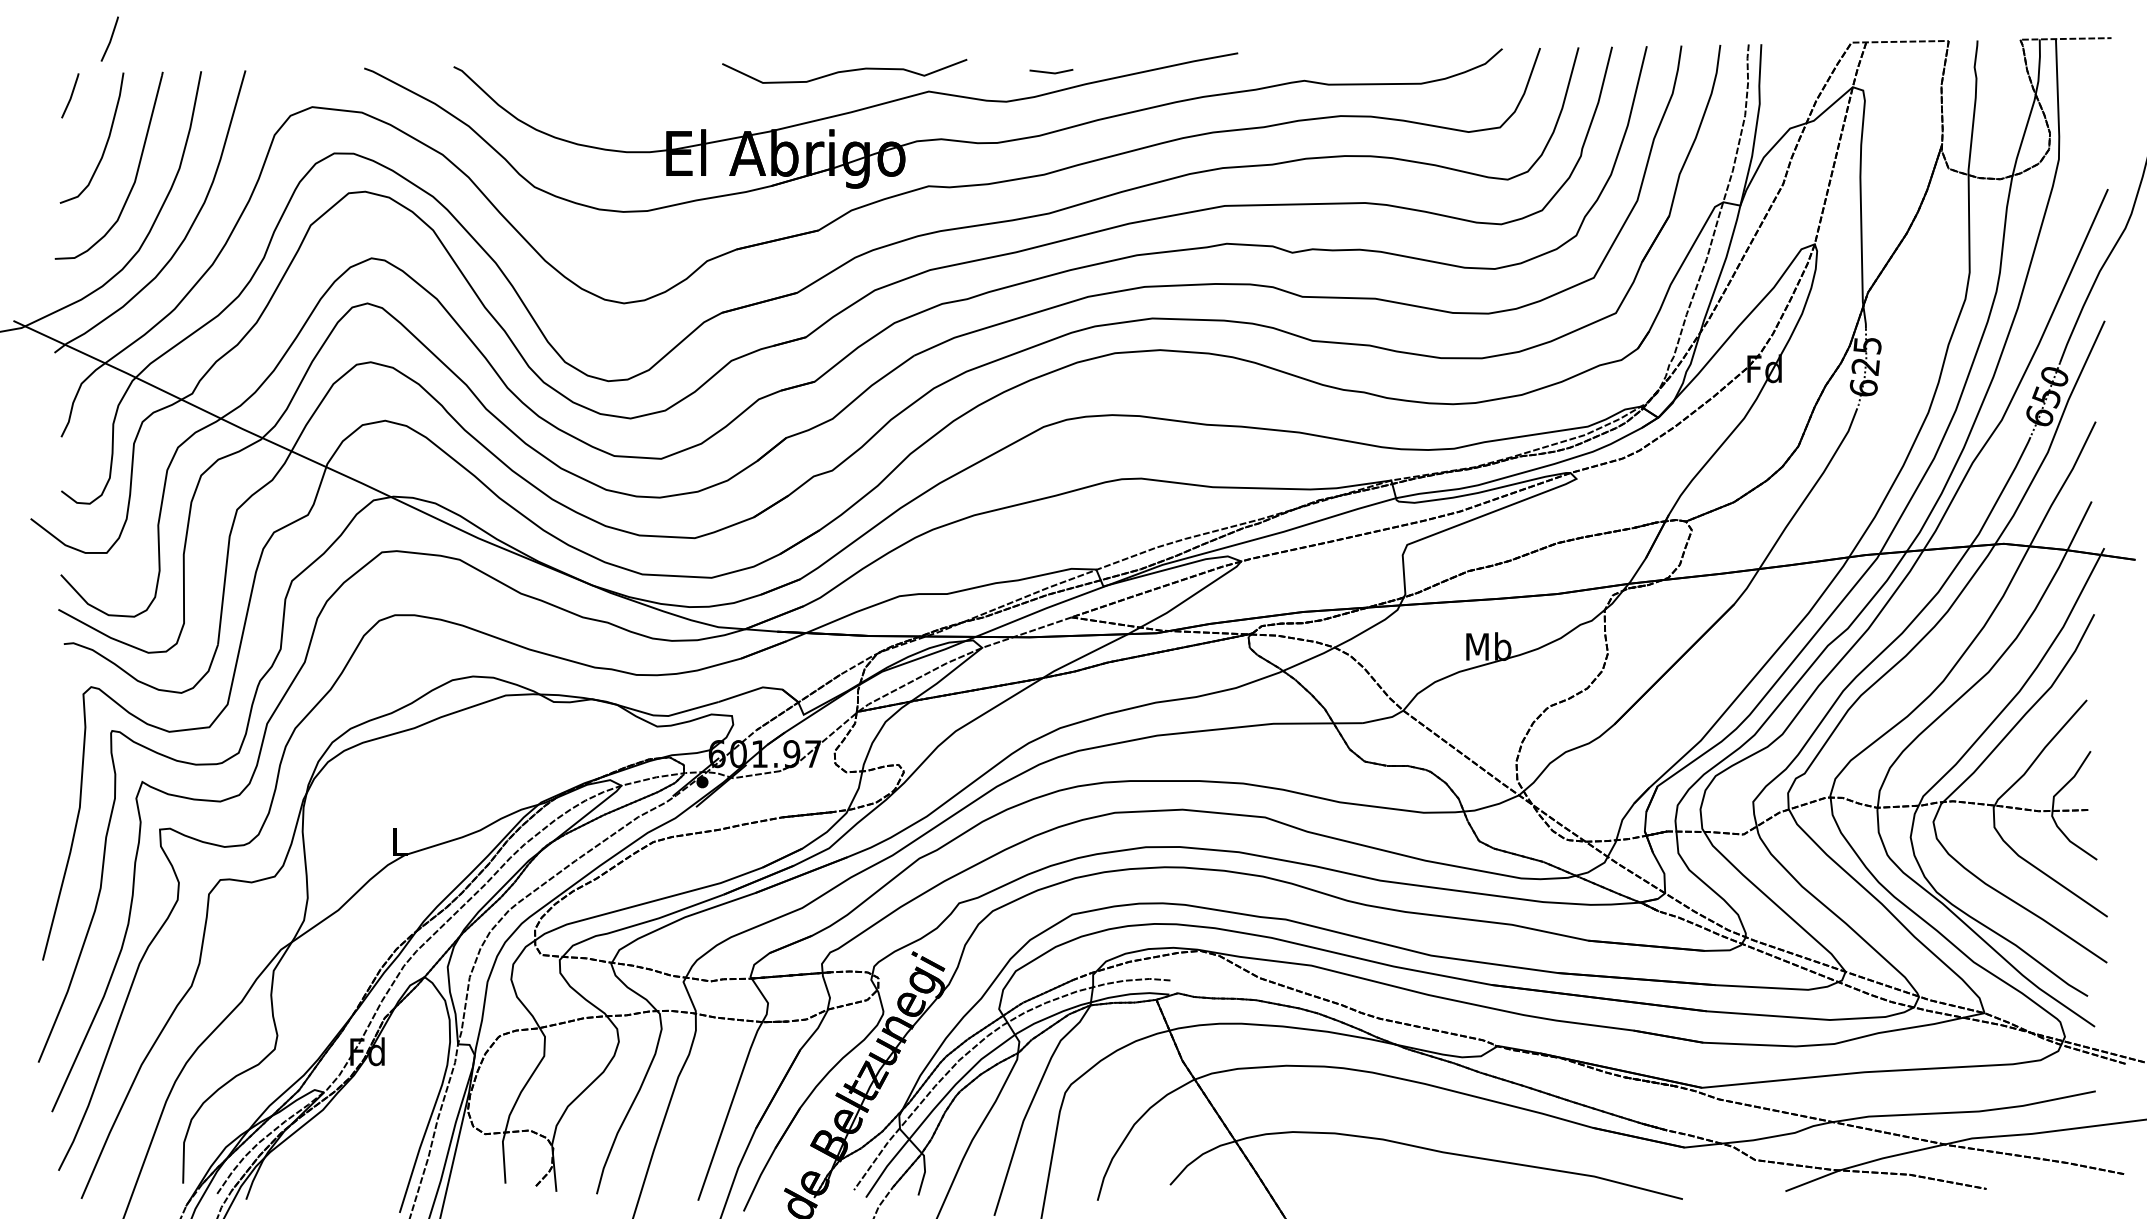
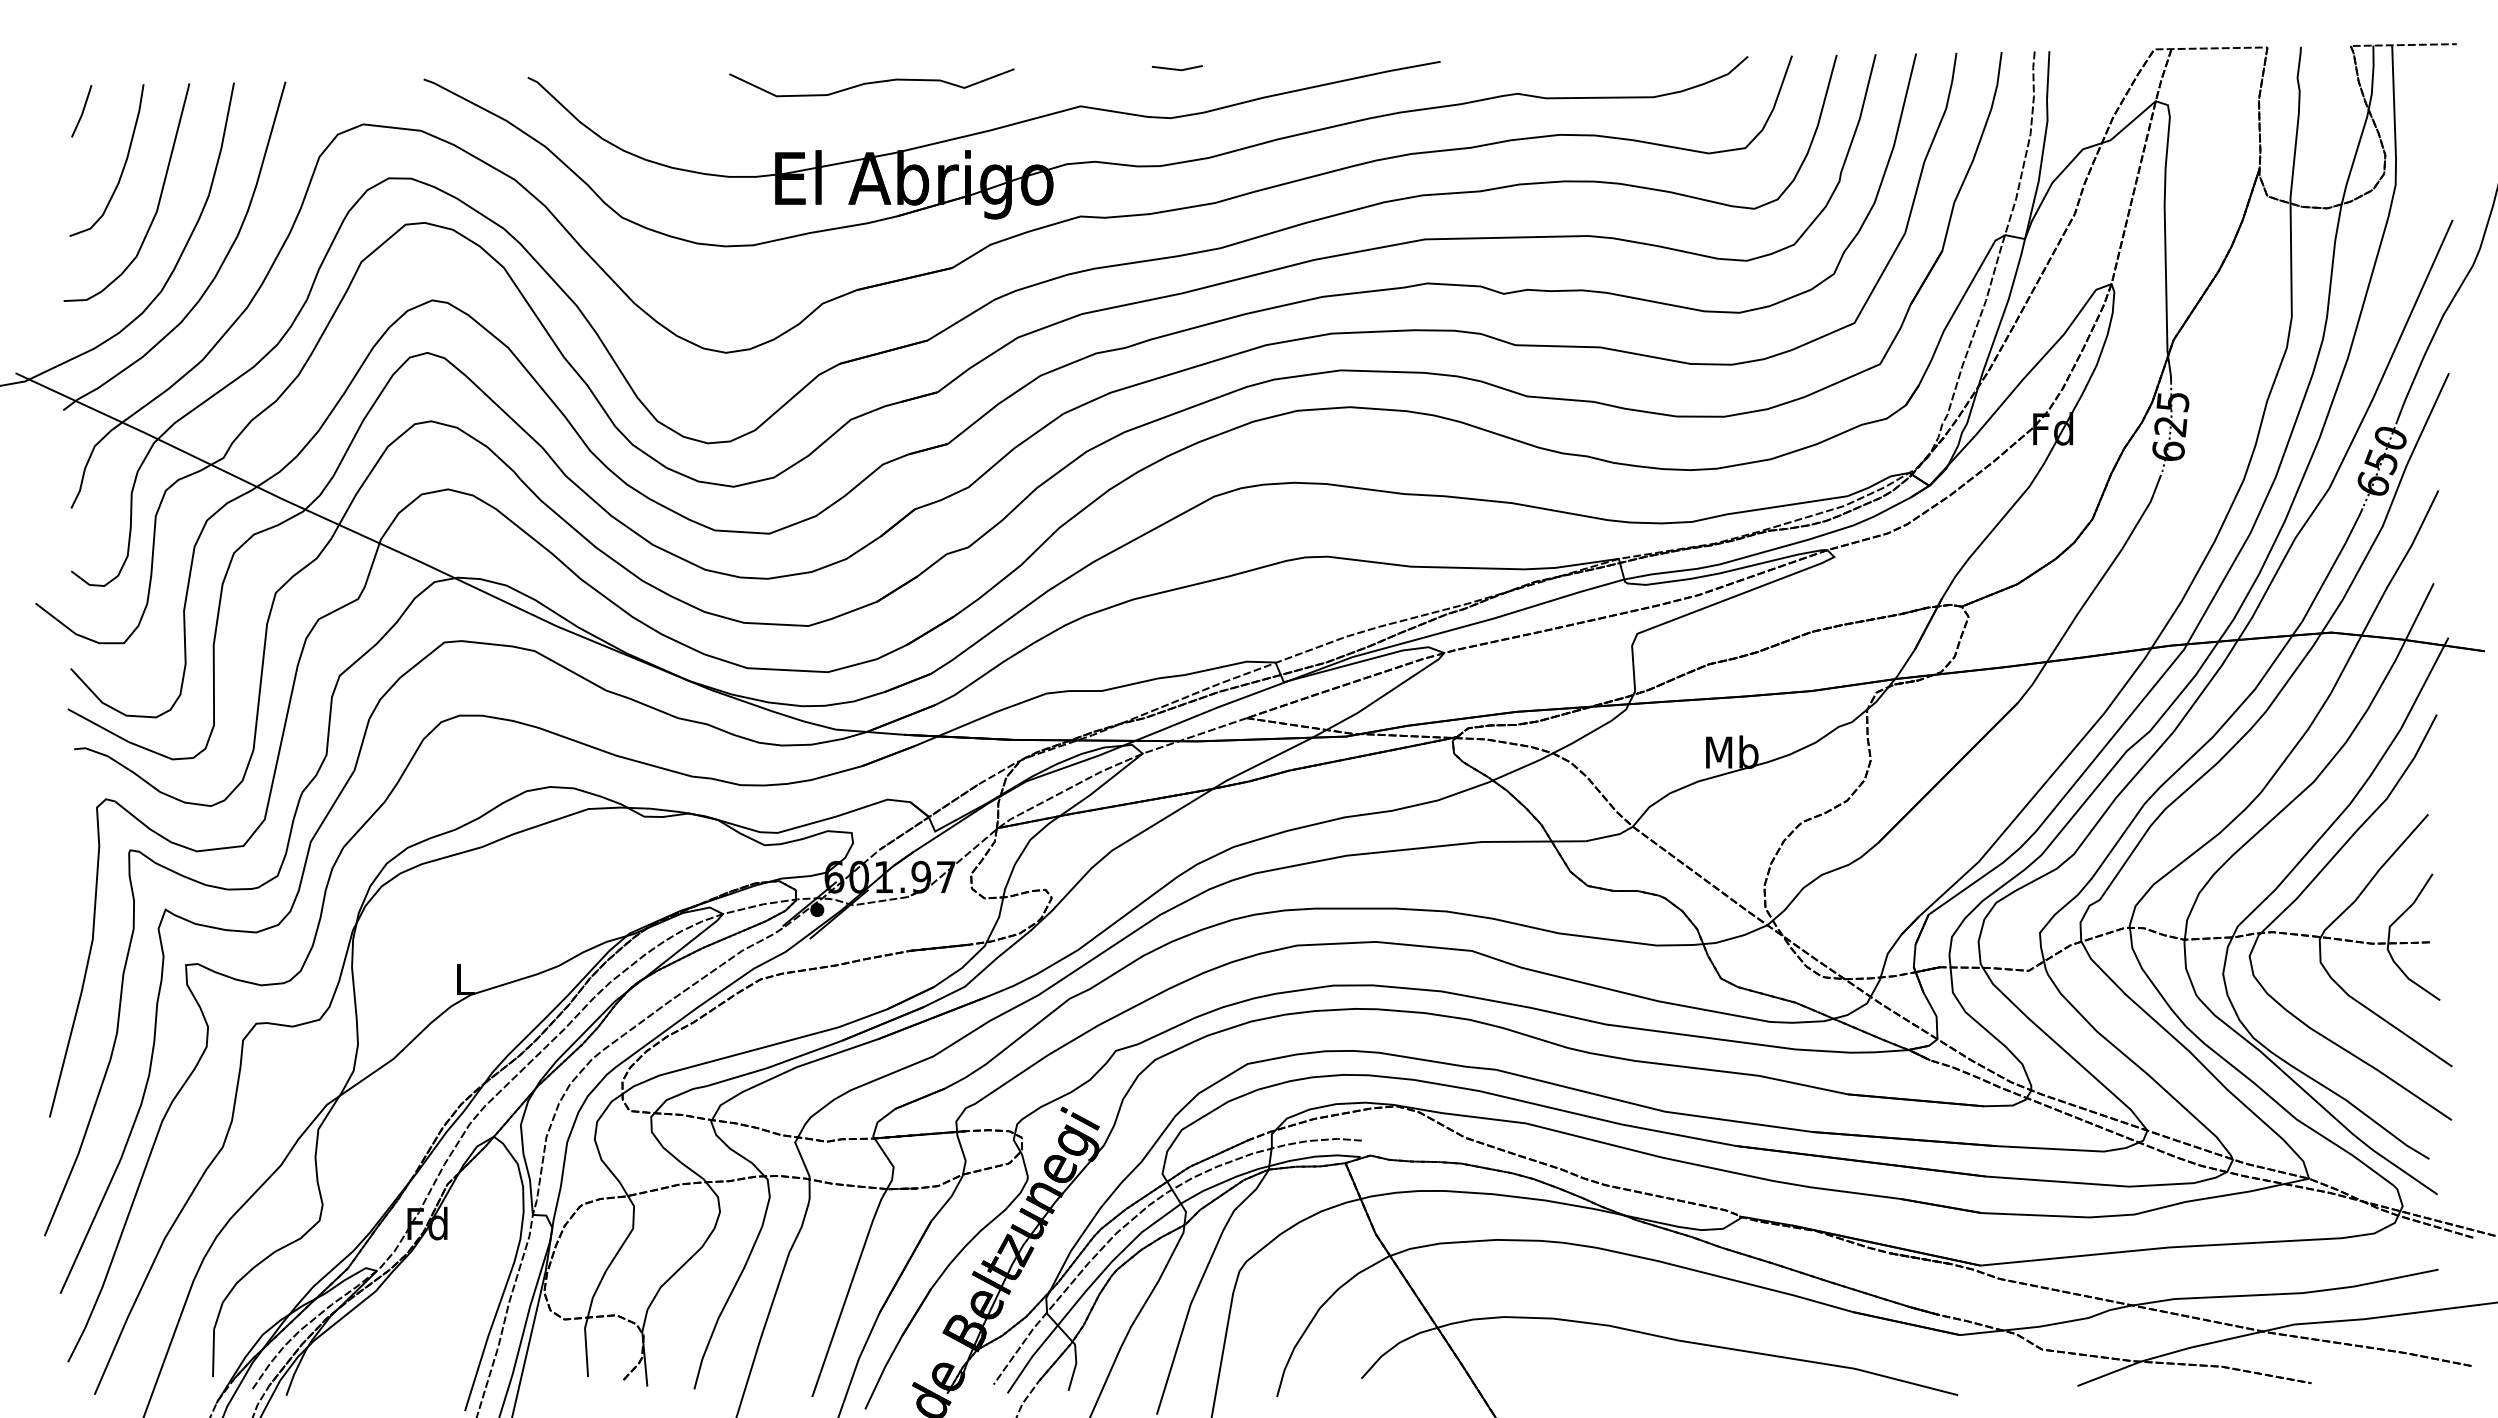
line: (110, 39) -> (128, 45), removed
curve: (844, 71) -> (871, 82), moved
line: (1050, 71) -> (1176, 68), moved

